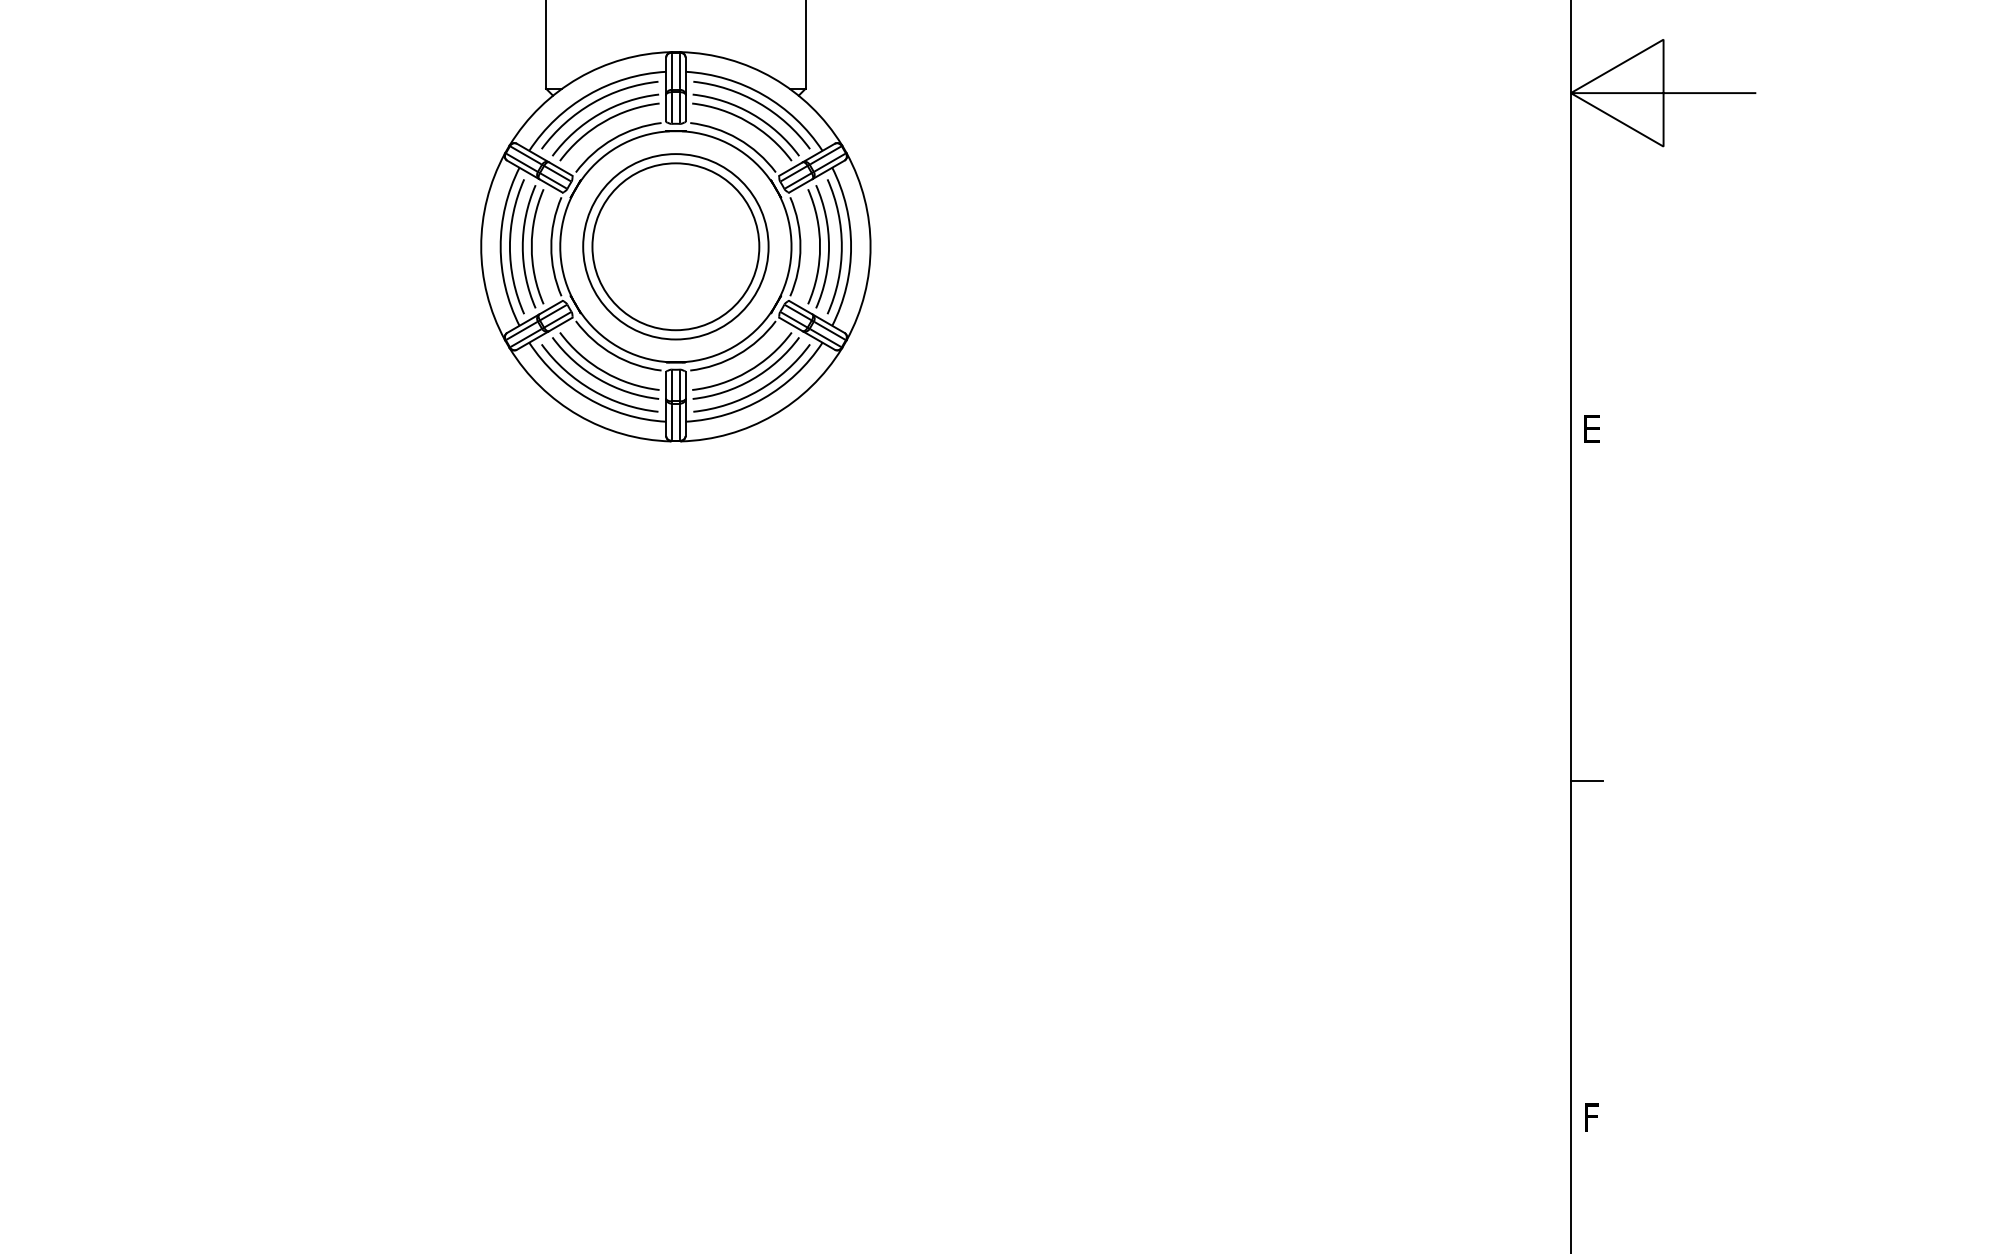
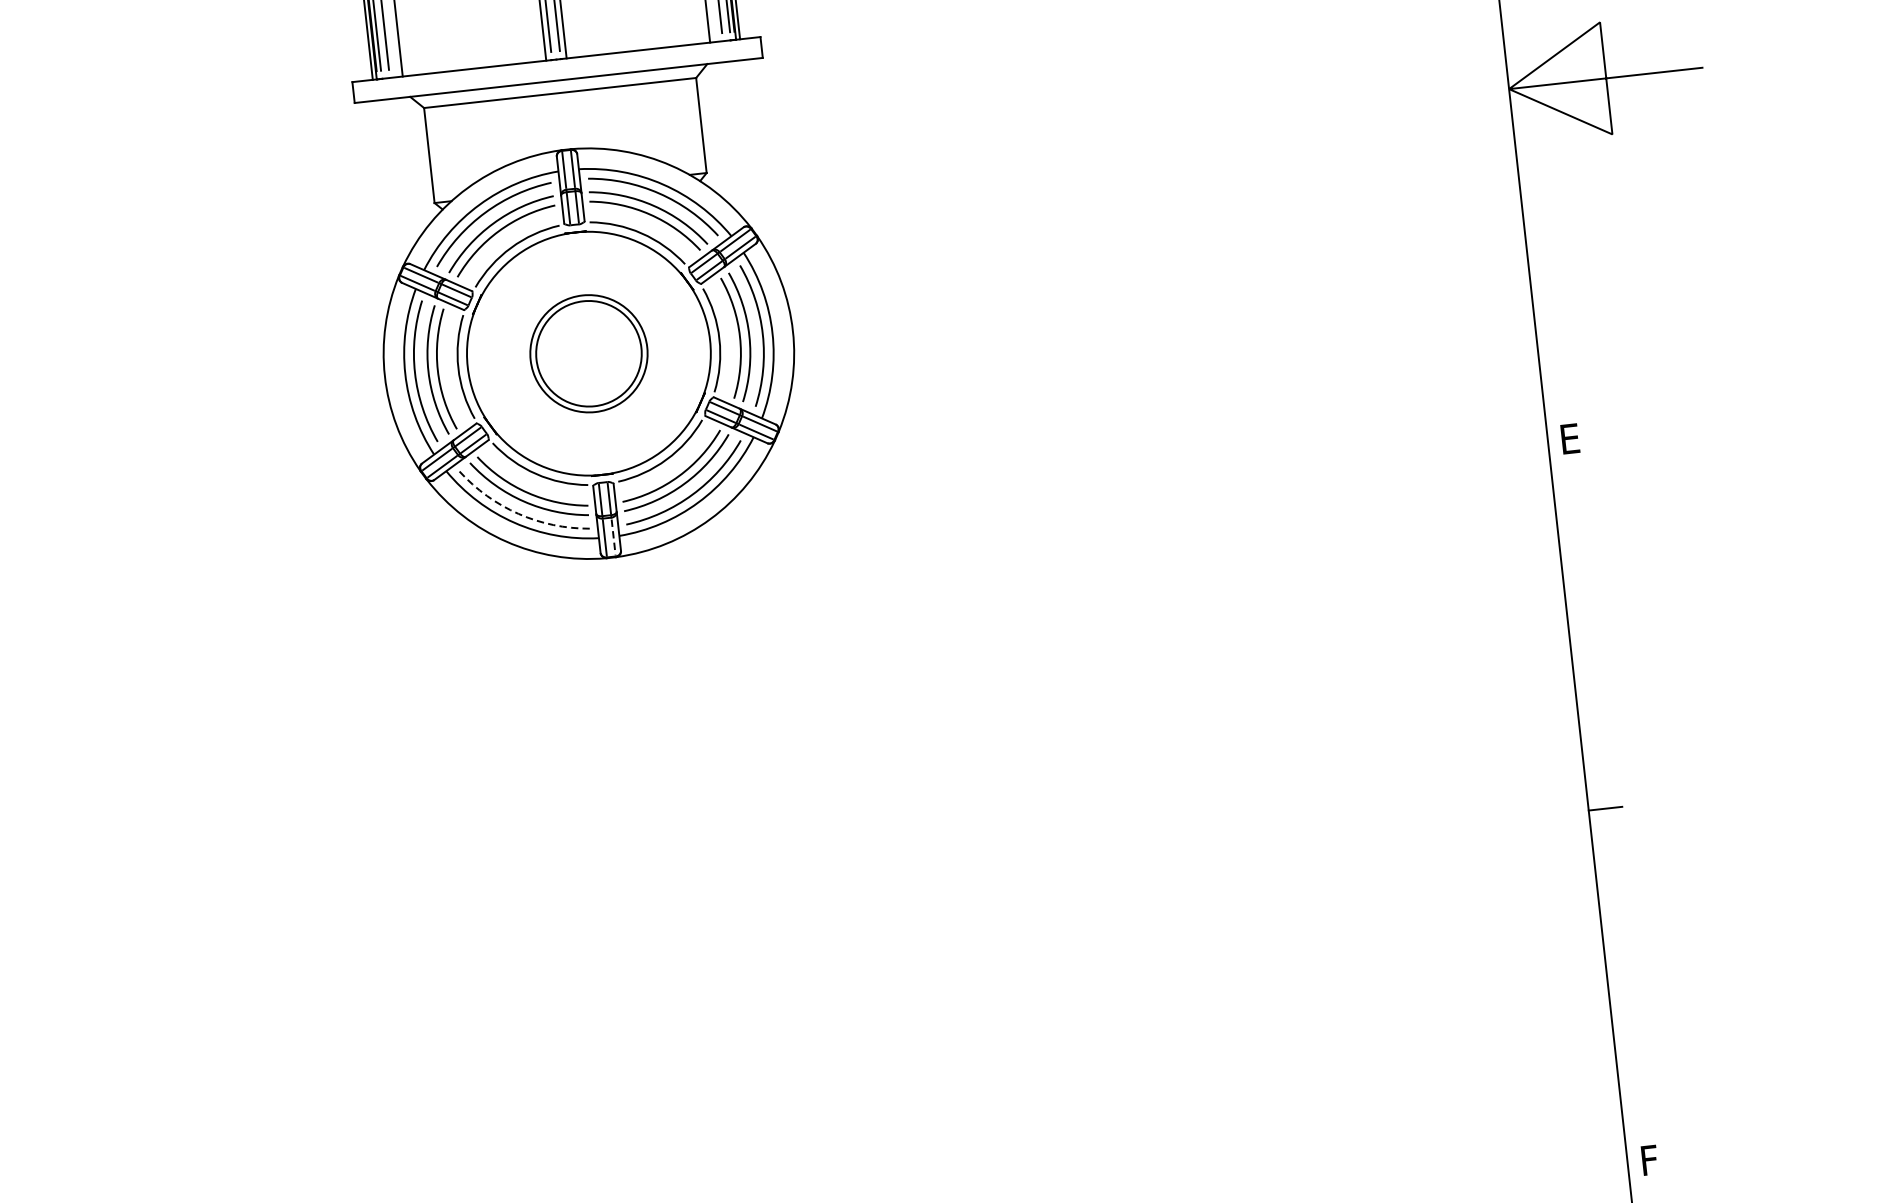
part: (675, 246) -> (588, 353), size x0.6
arc: (592, 390) -> (518, 513), solid -> dashed
line: (680, 422) -> (614, 537), solid -> dashed

